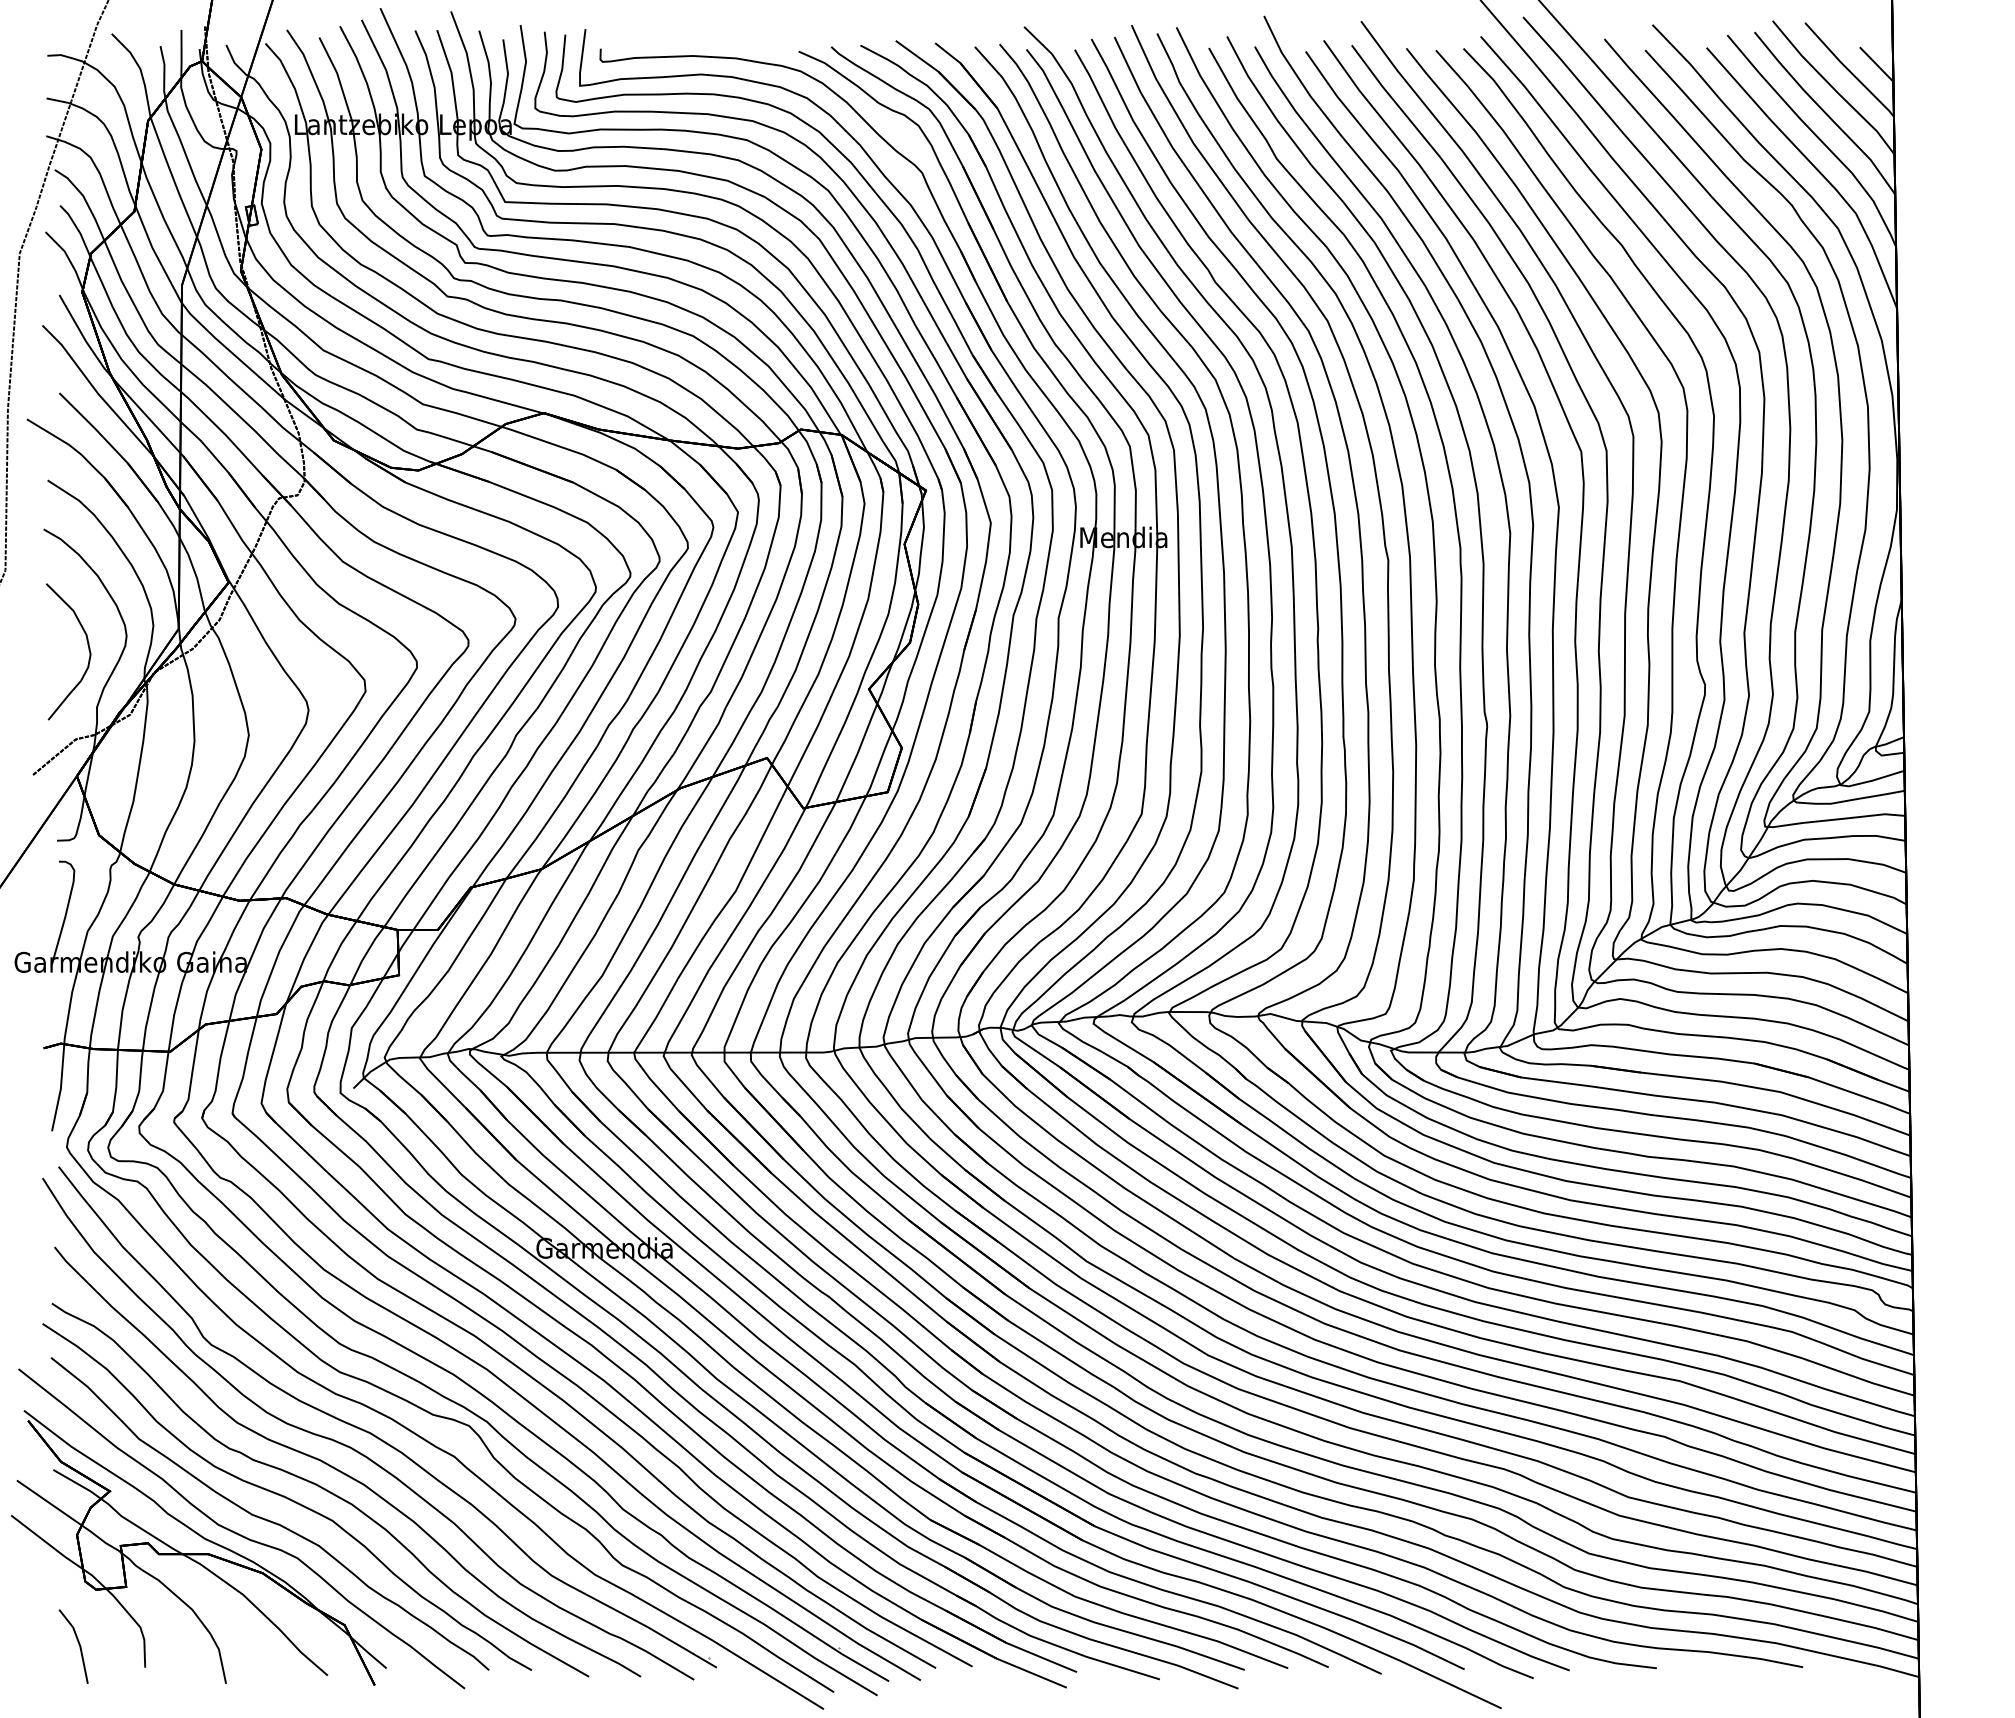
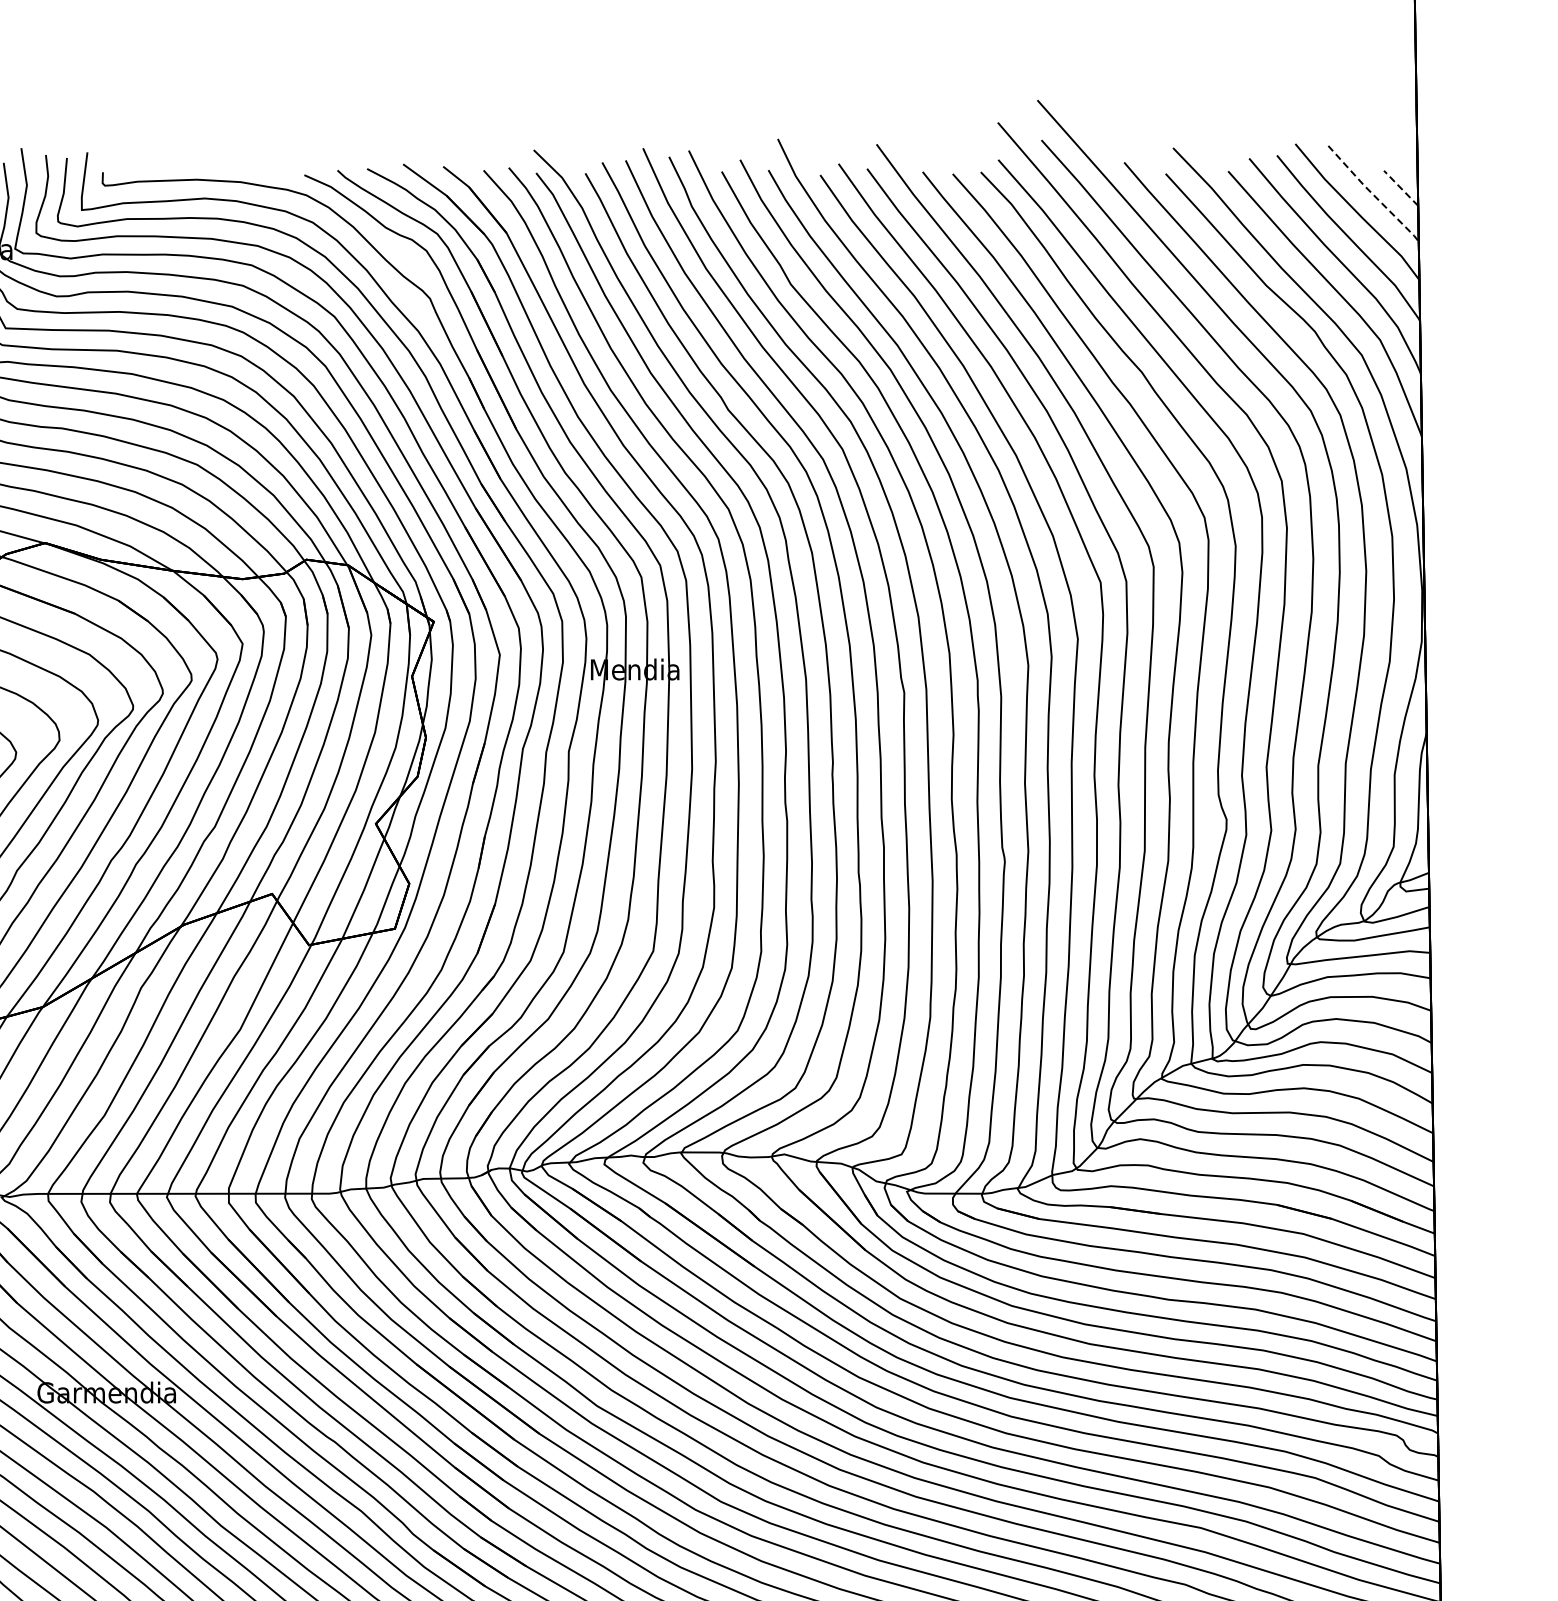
line: (1876, 64) -> (1401, 188), solid -> dashed
line: (1849, 71) -> (1373, 195), solid -> dashed

